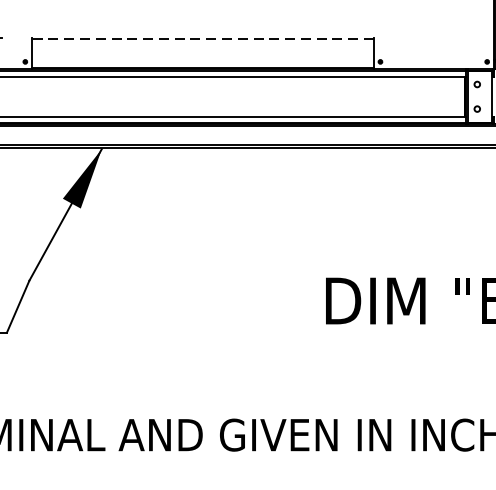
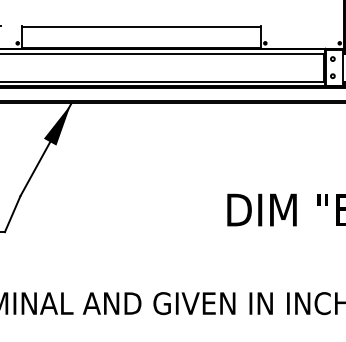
line: (202, 39) -> (141, 27), dashed -> solid

